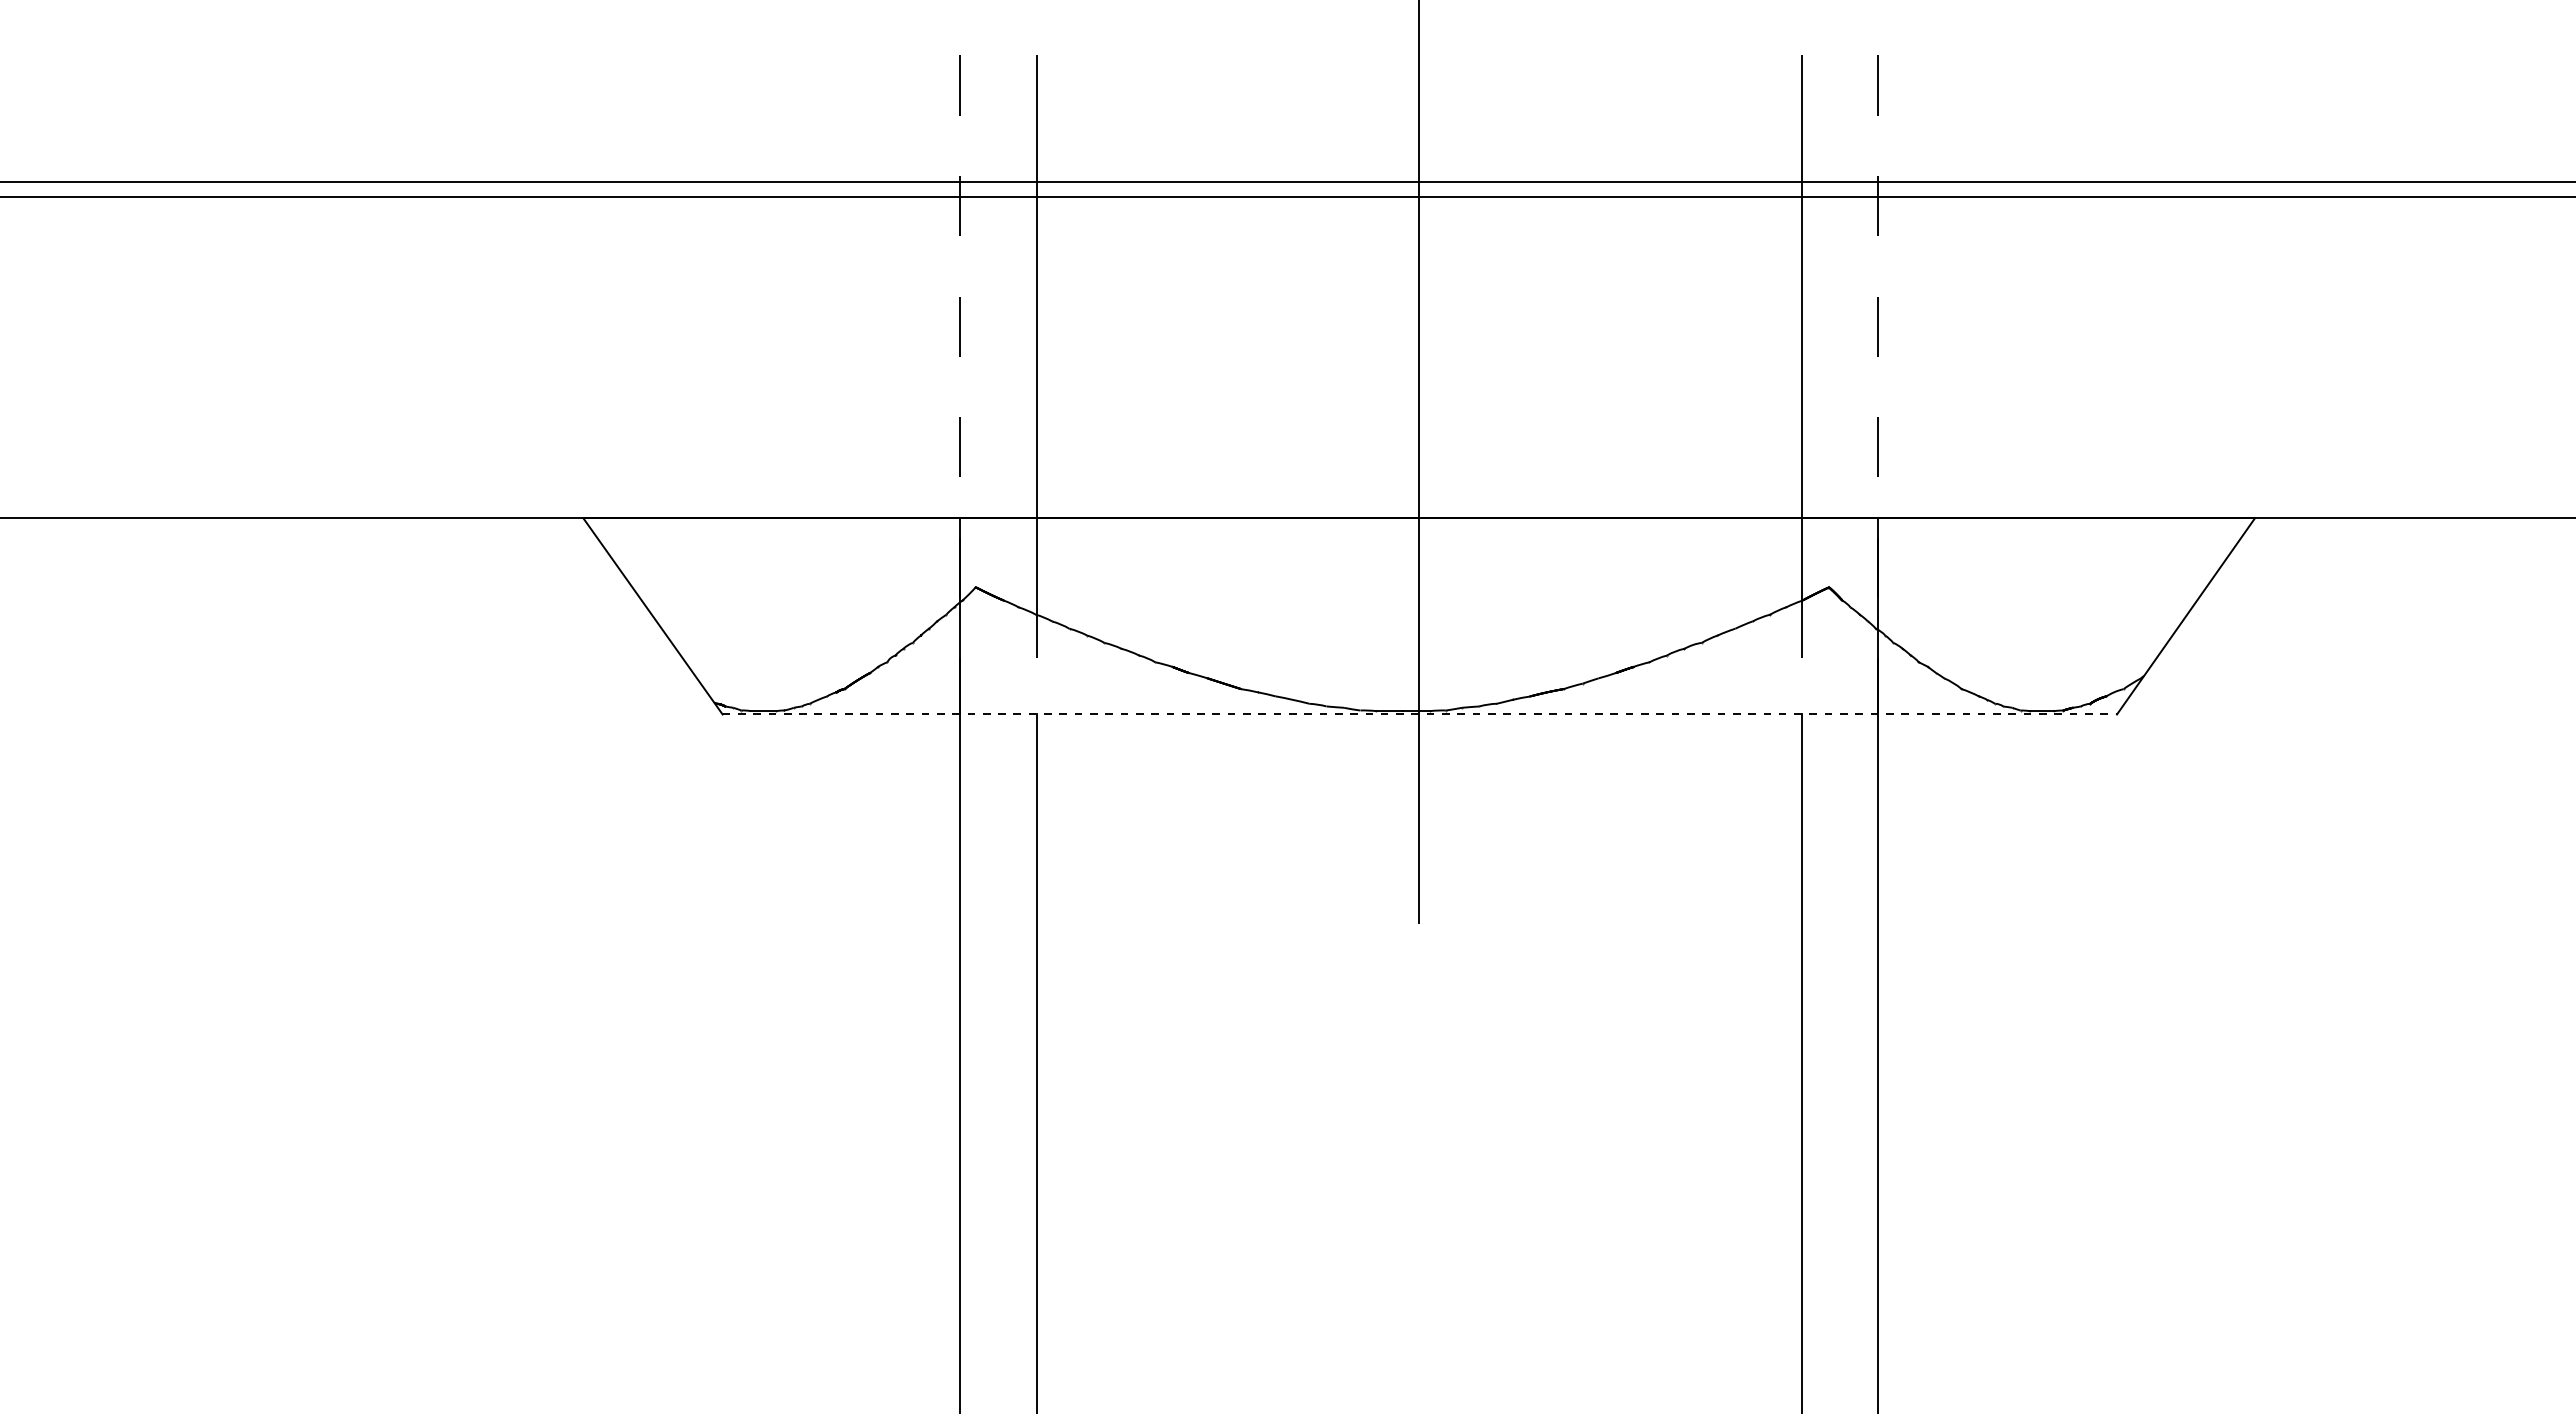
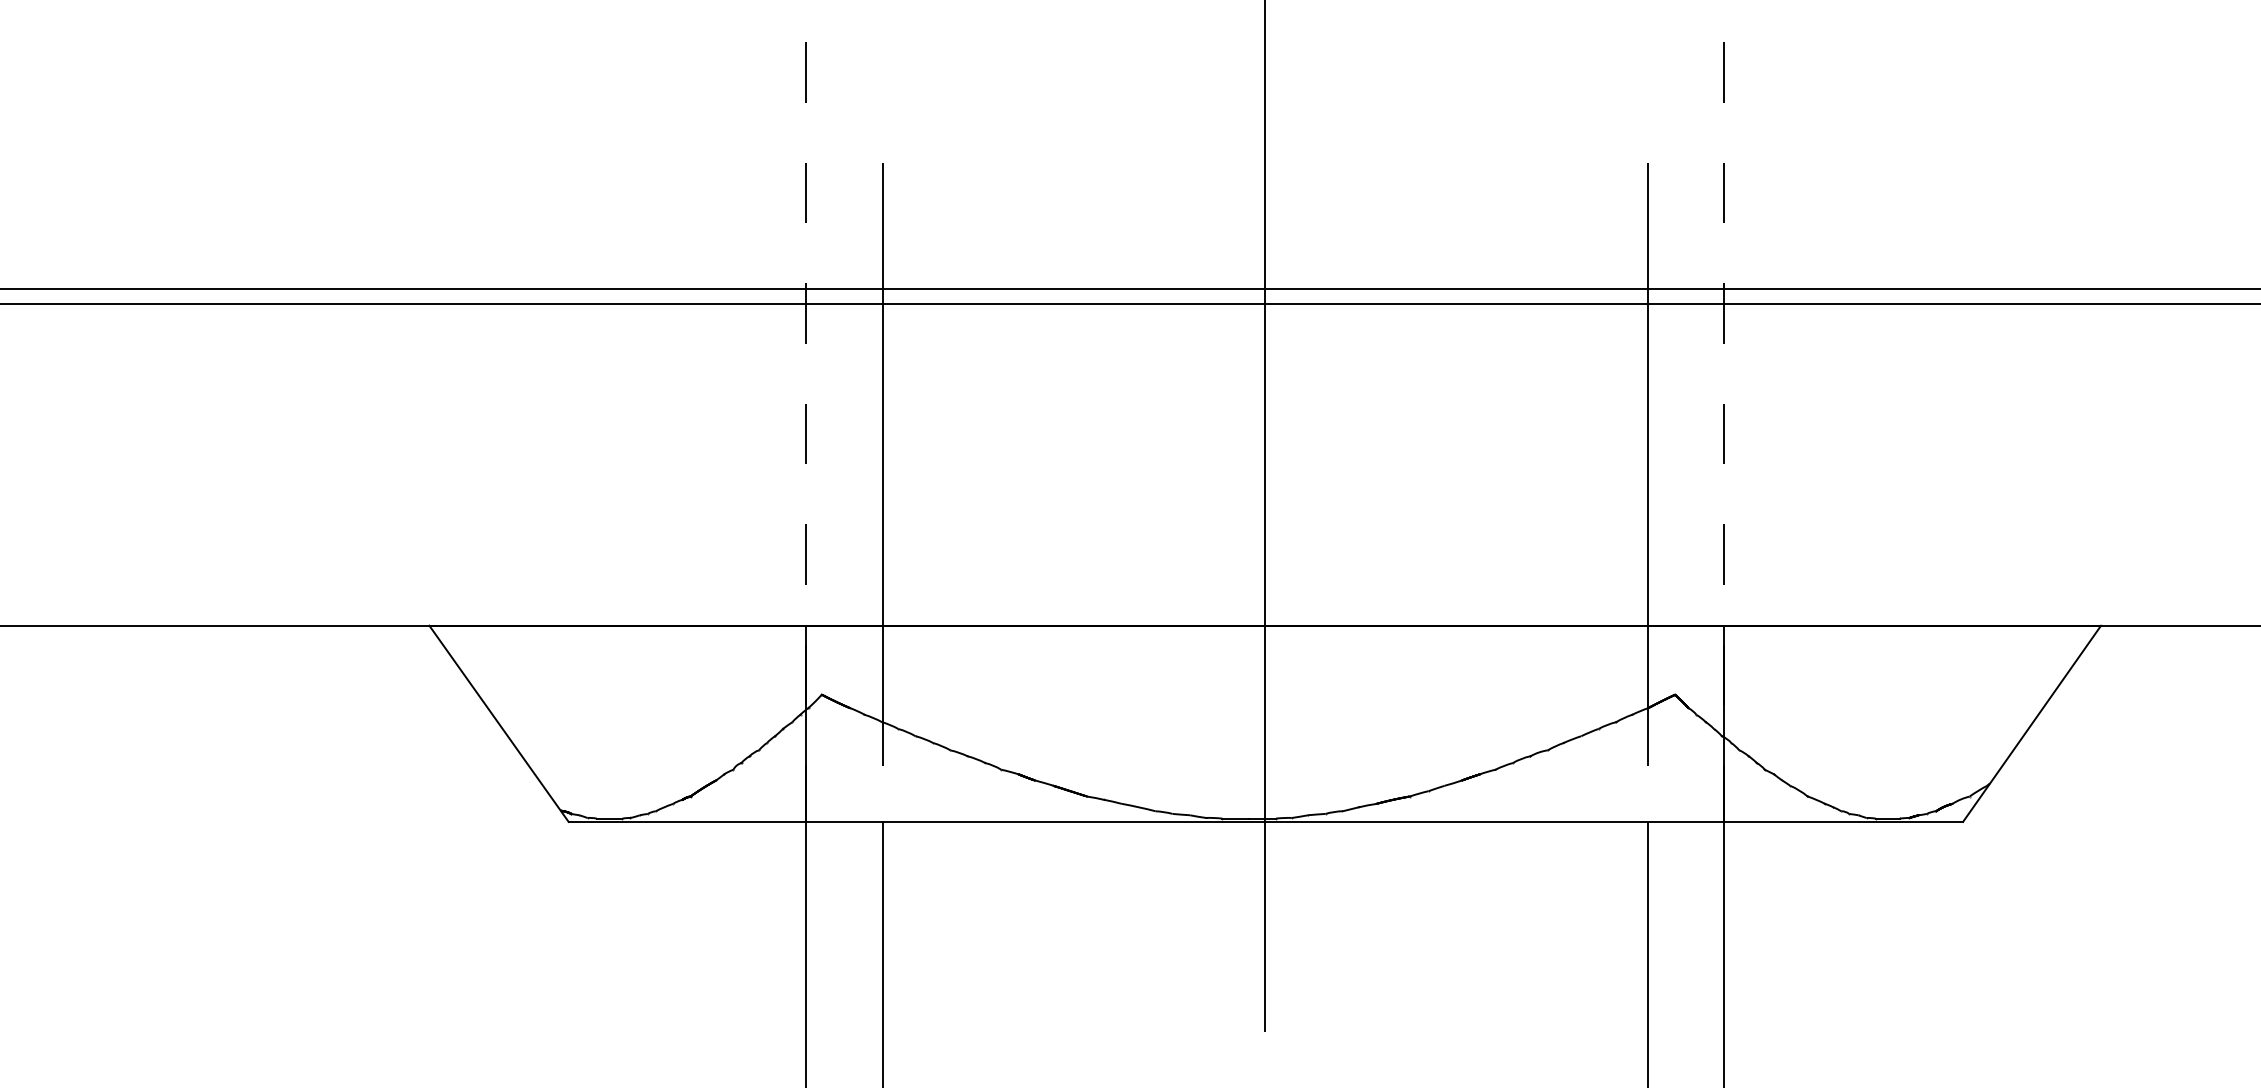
line: (1420, 714) -> (1266, 821), dashed -> solid

